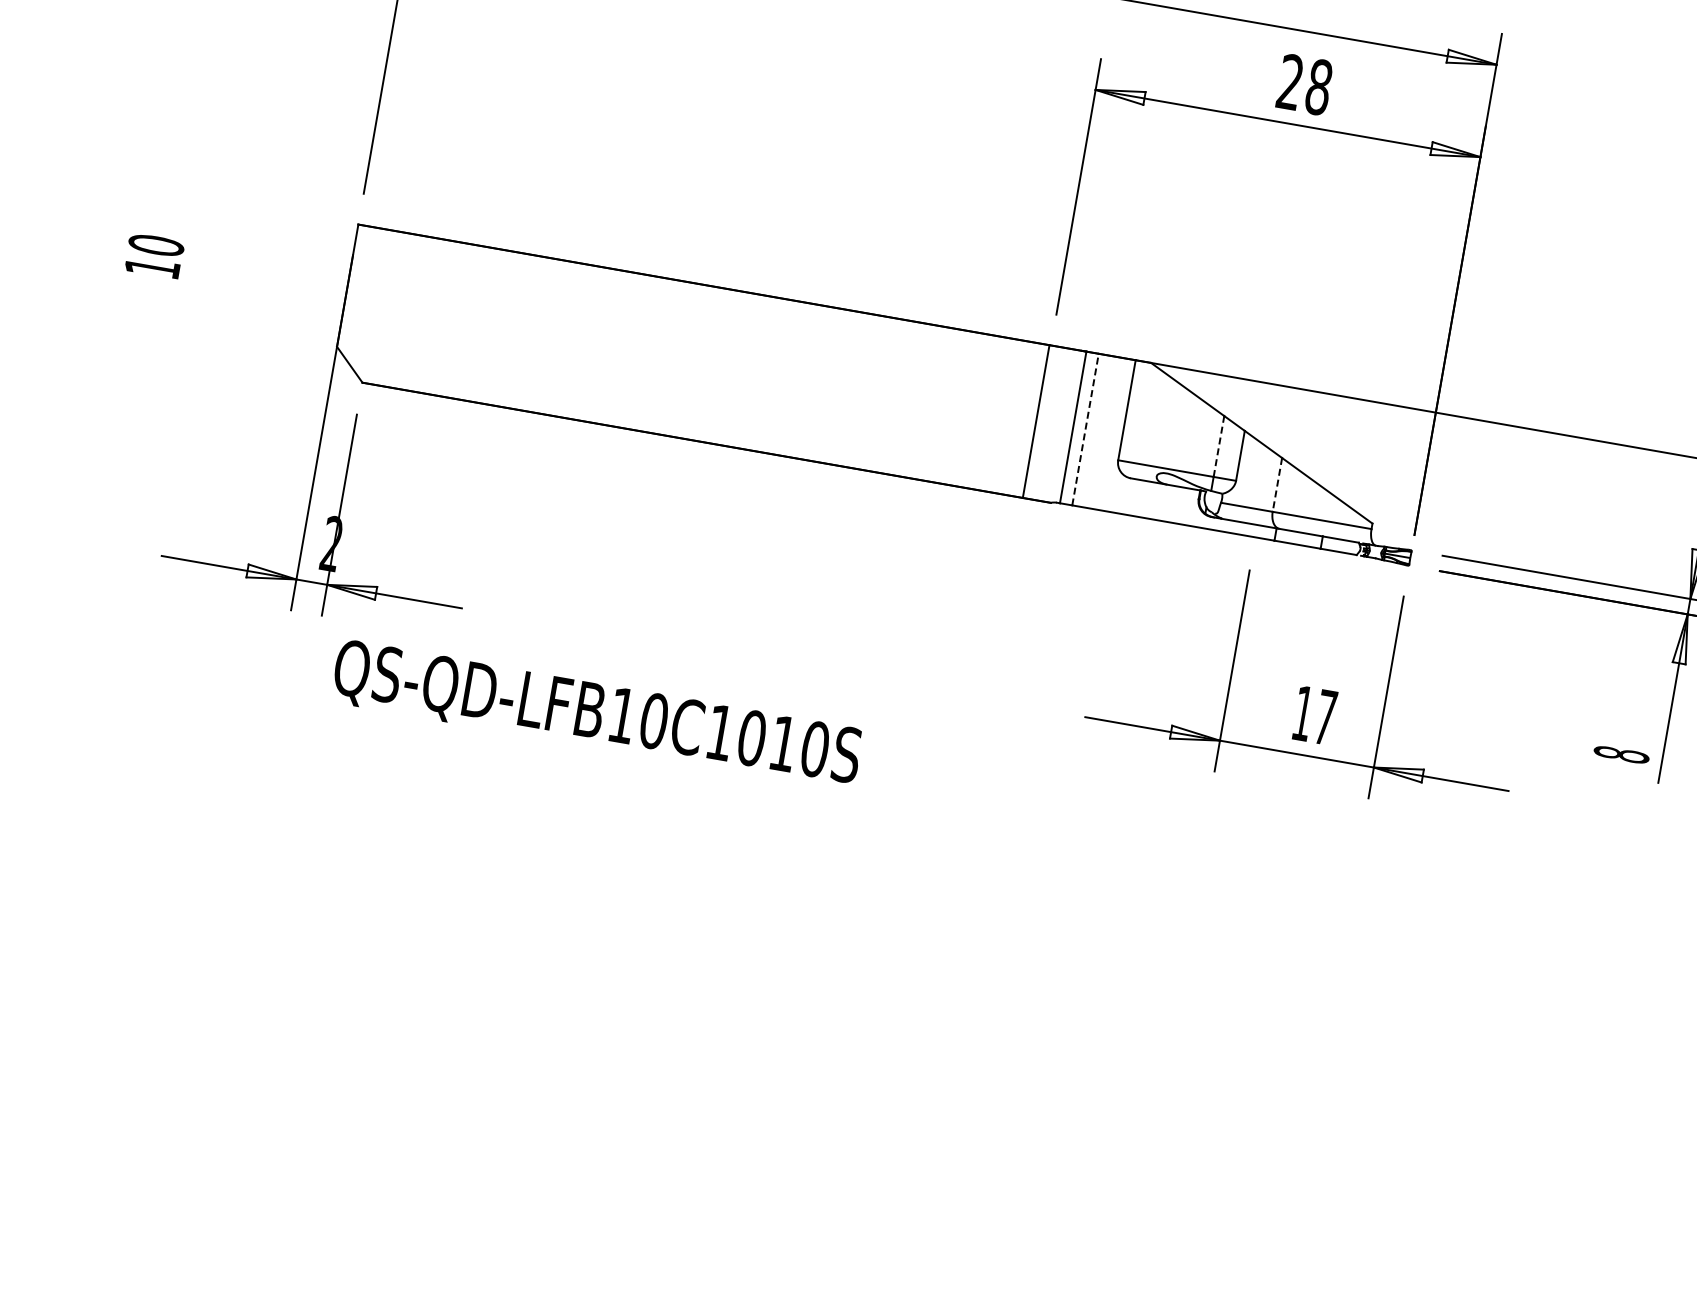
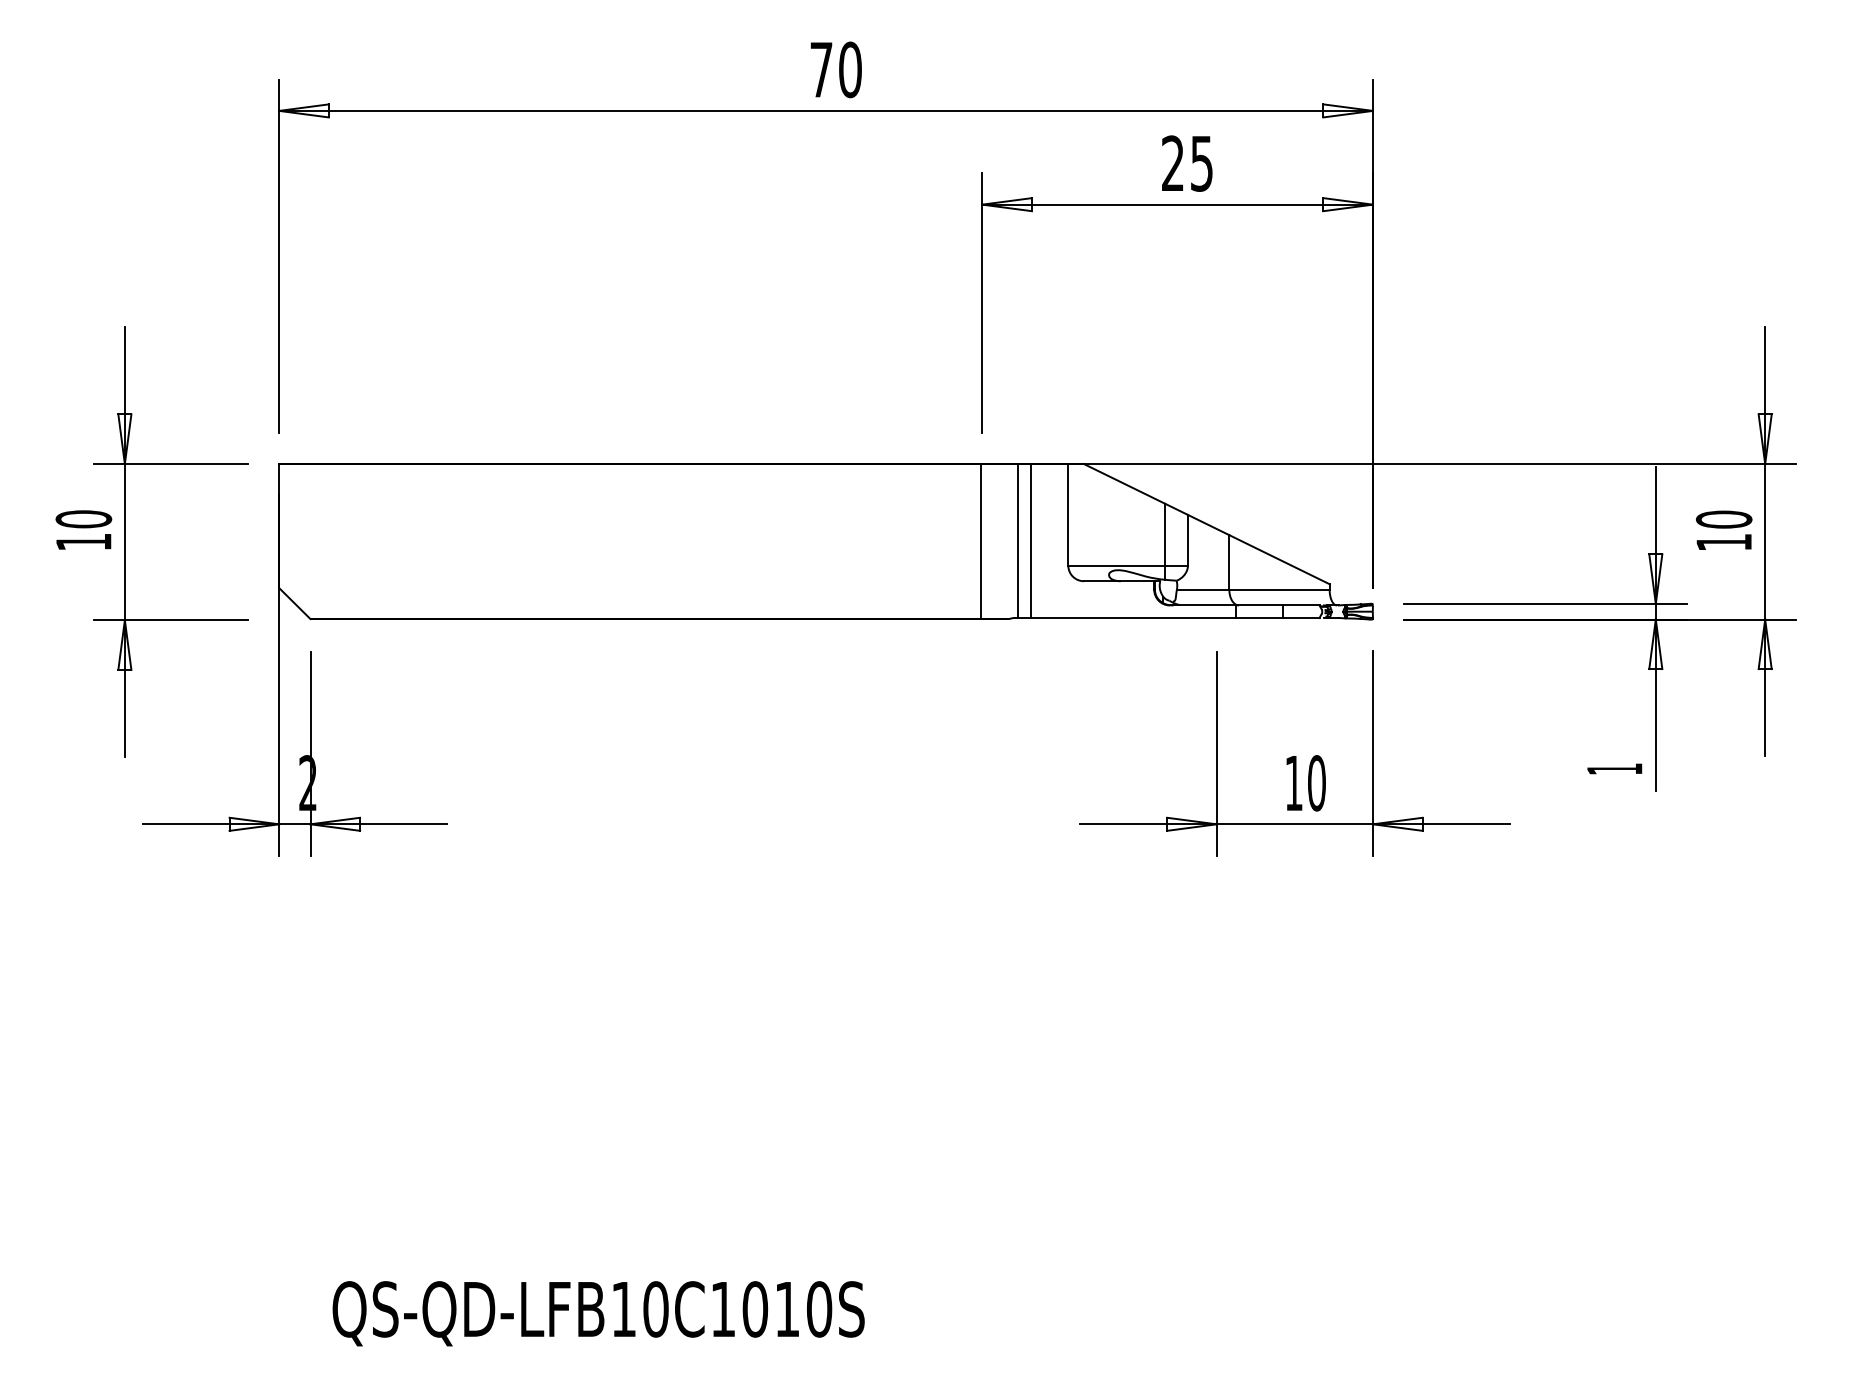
text: (1318, 87) -> (1201, 163), 28 -> 25
part: (193, 274) -> (125, 541), added
line: (1085, 429) -> (1030, 540), dashed -> solid
line: (1219, 446) -> (1165, 534), dashed -> solid
line: (1277, 485) -> (1229, 563), dashed -> solid
text: (596, 715) -> (598, 1313), moved
text: (1325, 717) -> (1316, 783), 17 -> 10
text: (1621, 755) -> (1614, 769), 8 -> 1

